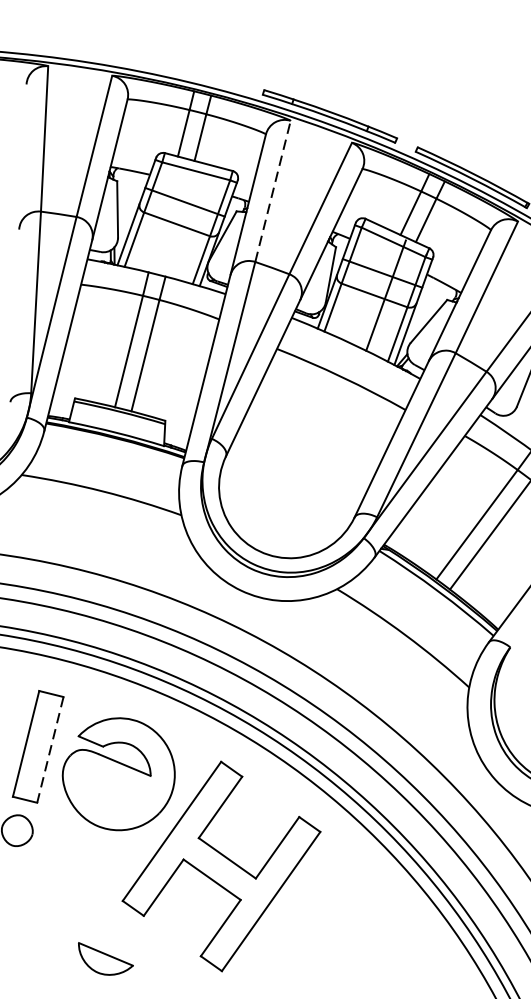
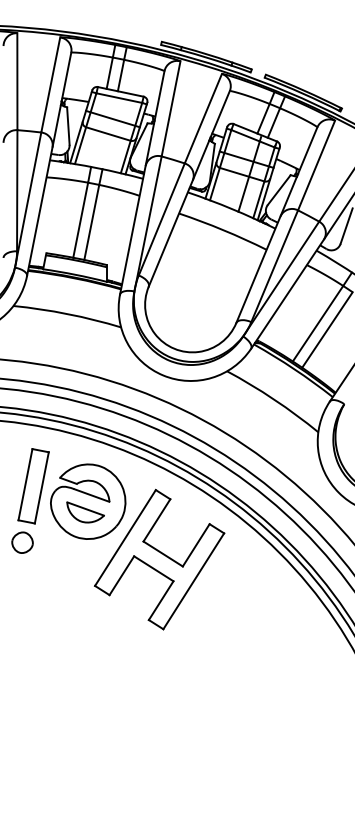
line: (273, 190) -> (171, 108), dashed -> solid
line: (49, 750) -> (41, 488), dashed -> solid
part: (105, 959) -> (85, 512), moved

